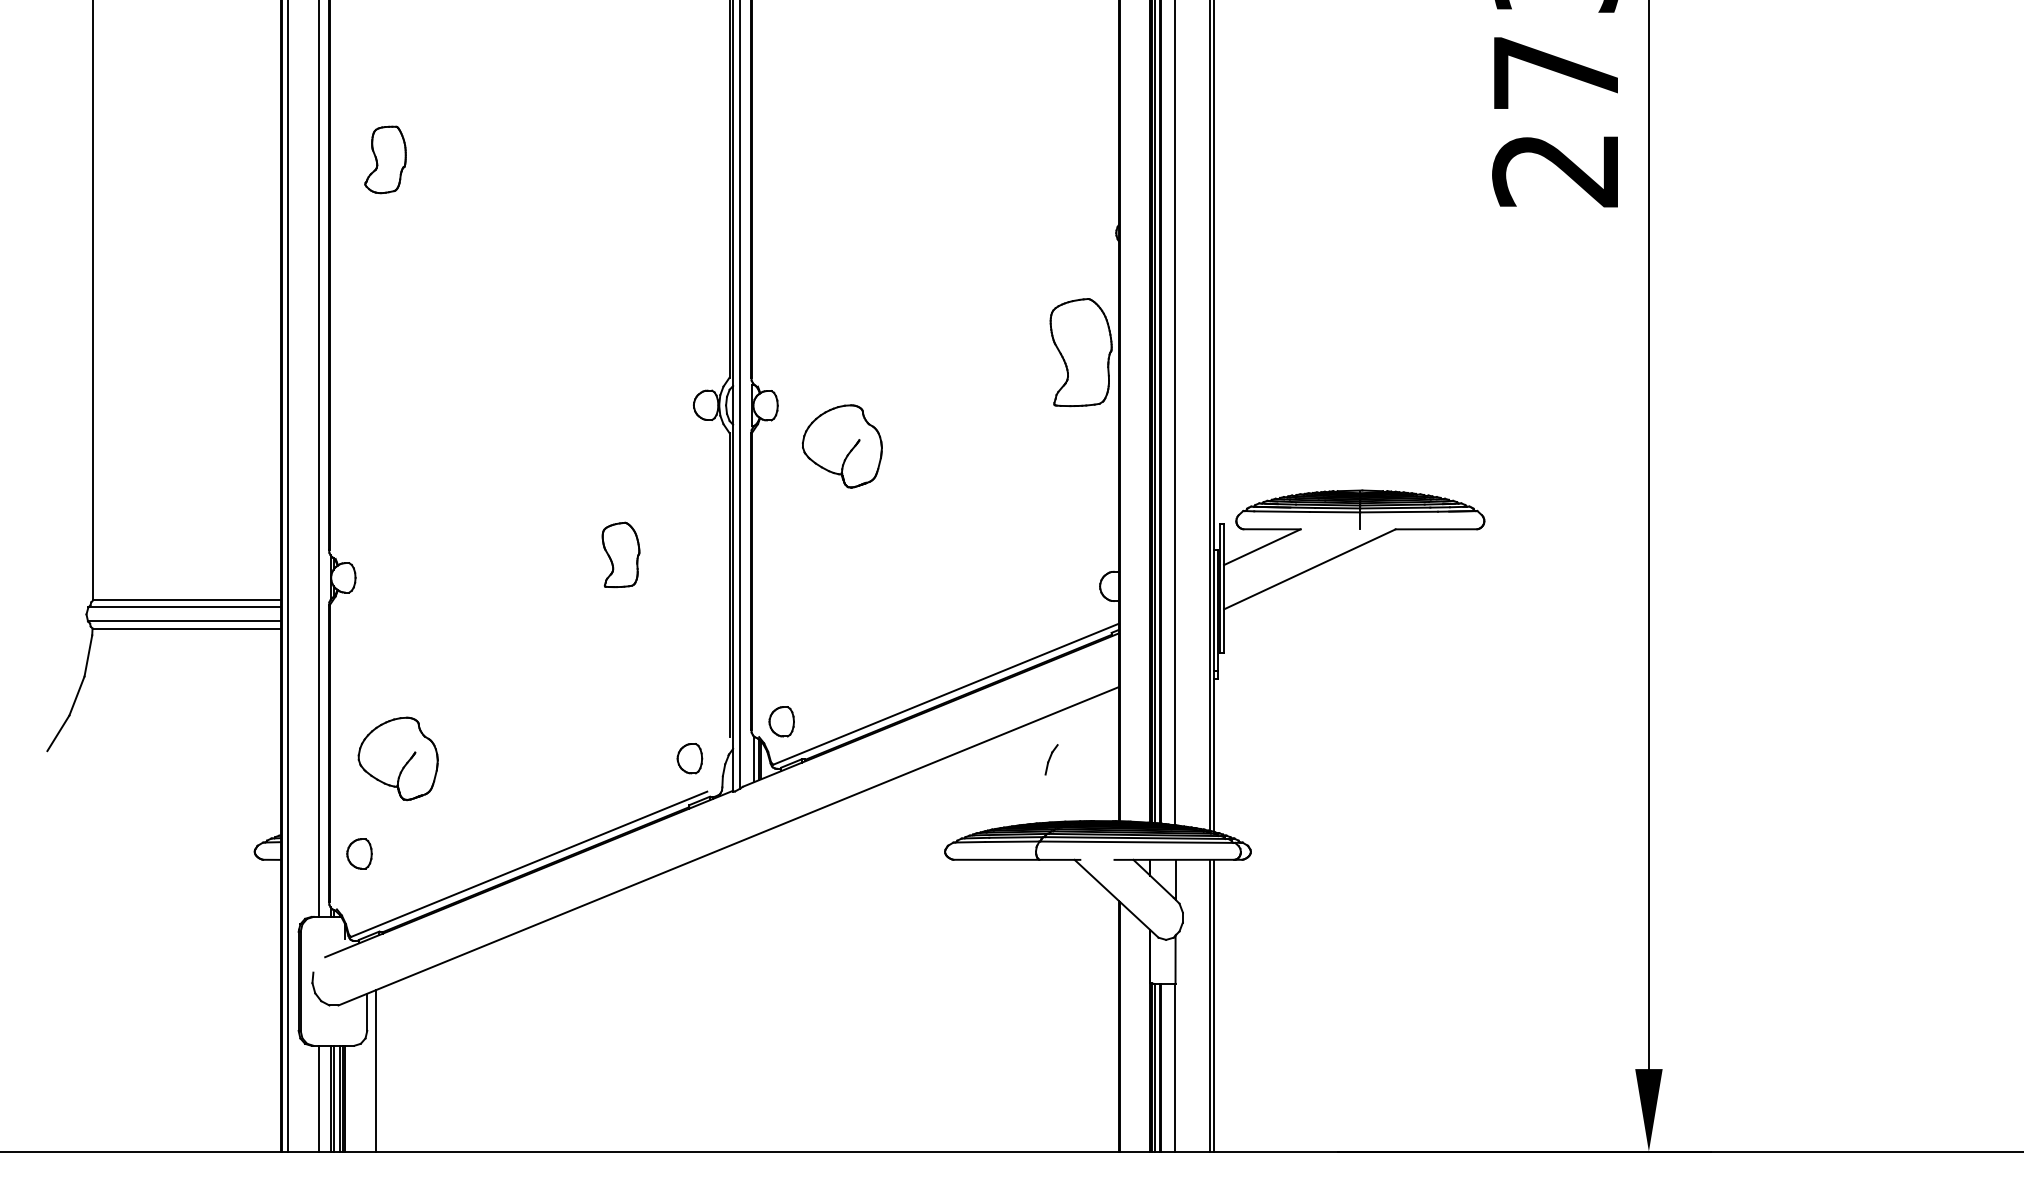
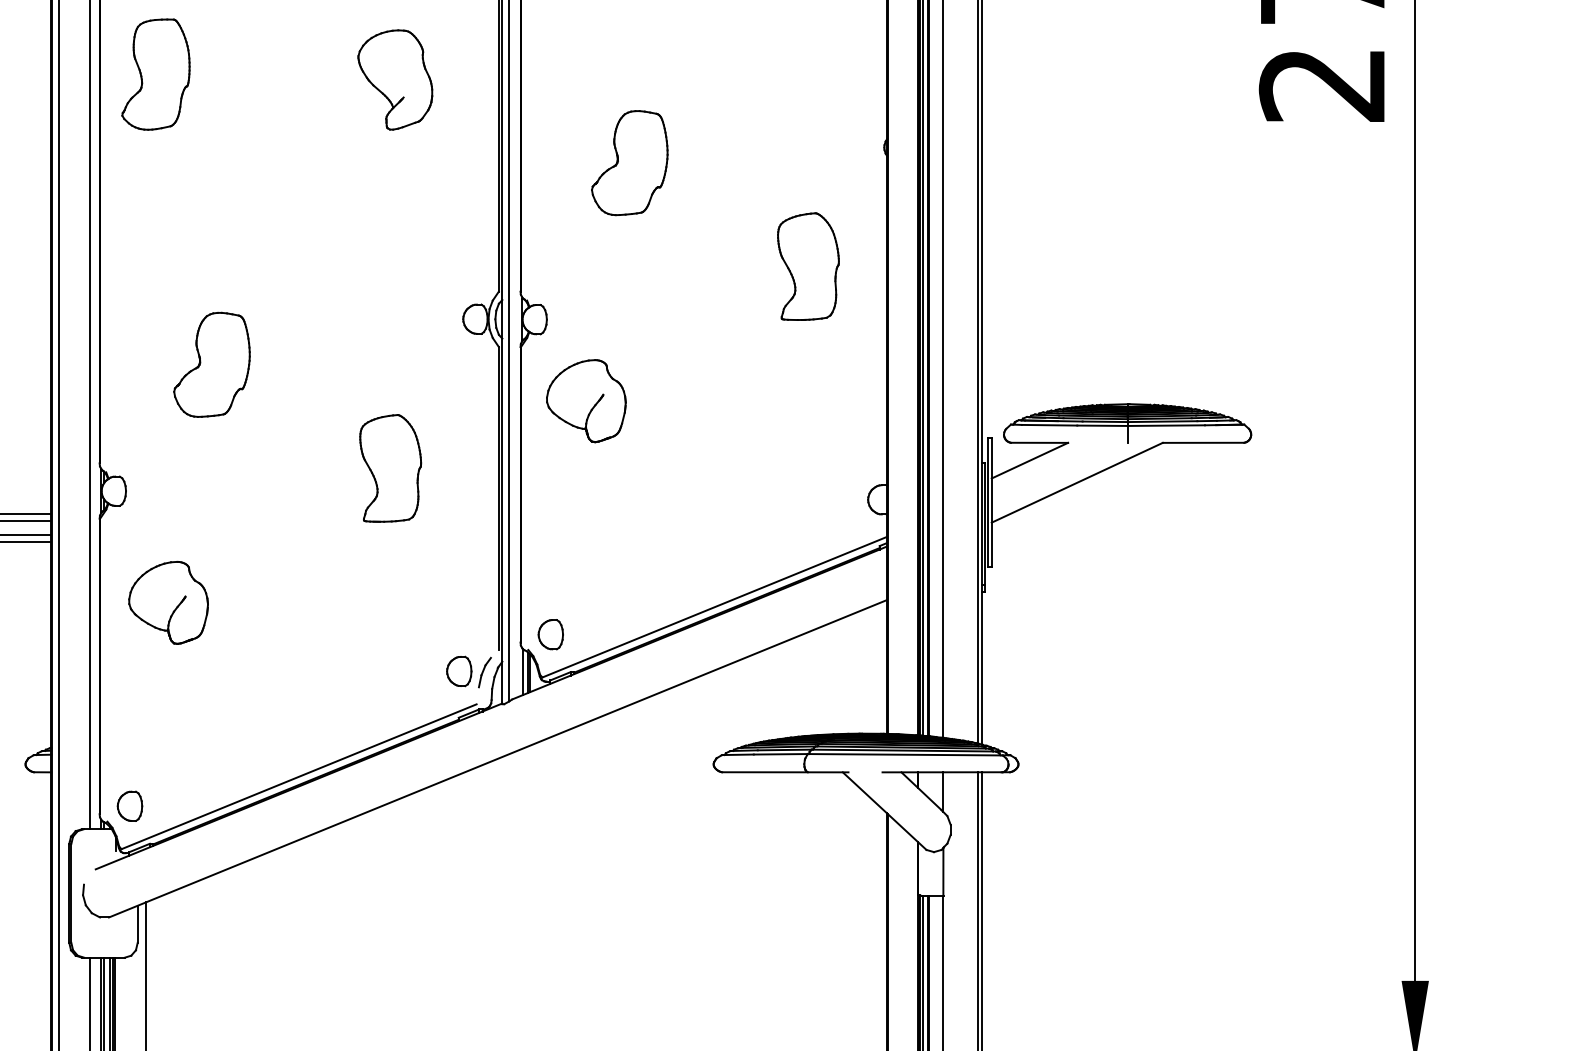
part: (385, 159) -> (155, 74), size x1.67
part: (625, 165) -> (395, 80), added
part: (860, 248) -> (629, 162), added
part: (1080, 352) -> (807, 266), moved
part: (841, 446) -> (585, 401), moved
part: (441, 451) -> (211, 365), added
part: (620, 554) -> (390, 467), size x1.67
part: (397, 758) -> (167, 602), moved
part: (1051, 759) -> (484, 672), moved
part: (359, 853) -> (129, 805), moved

